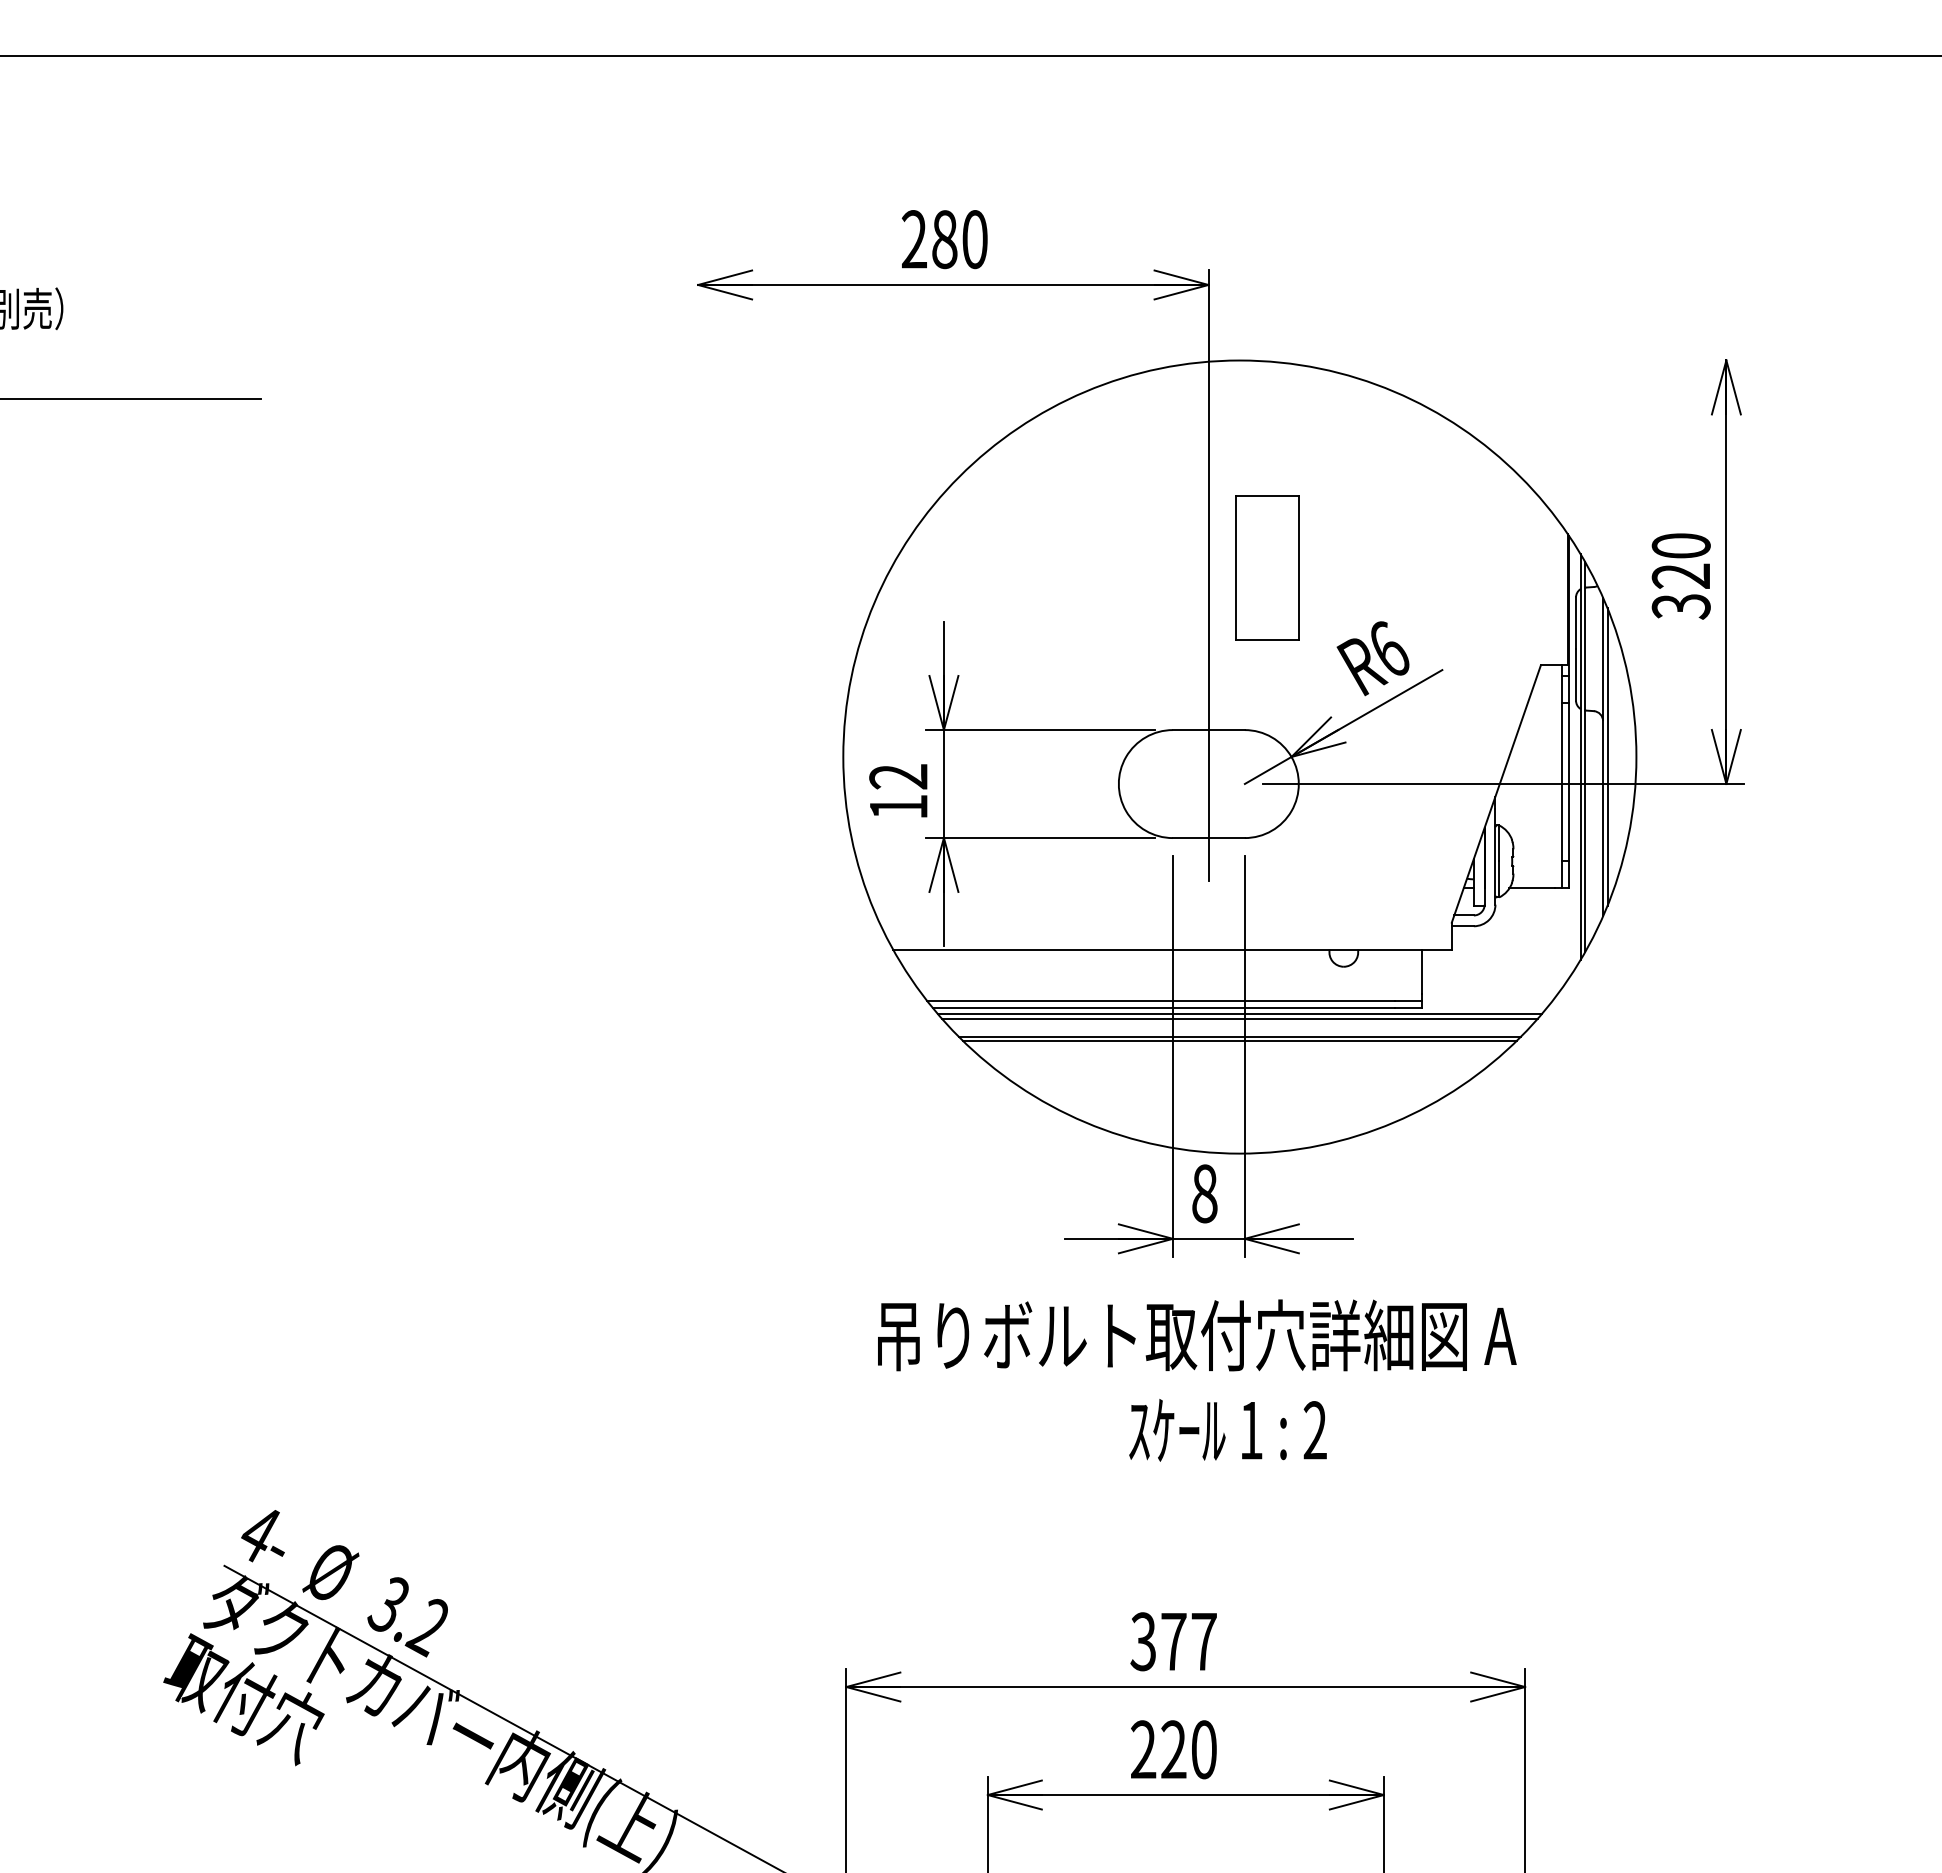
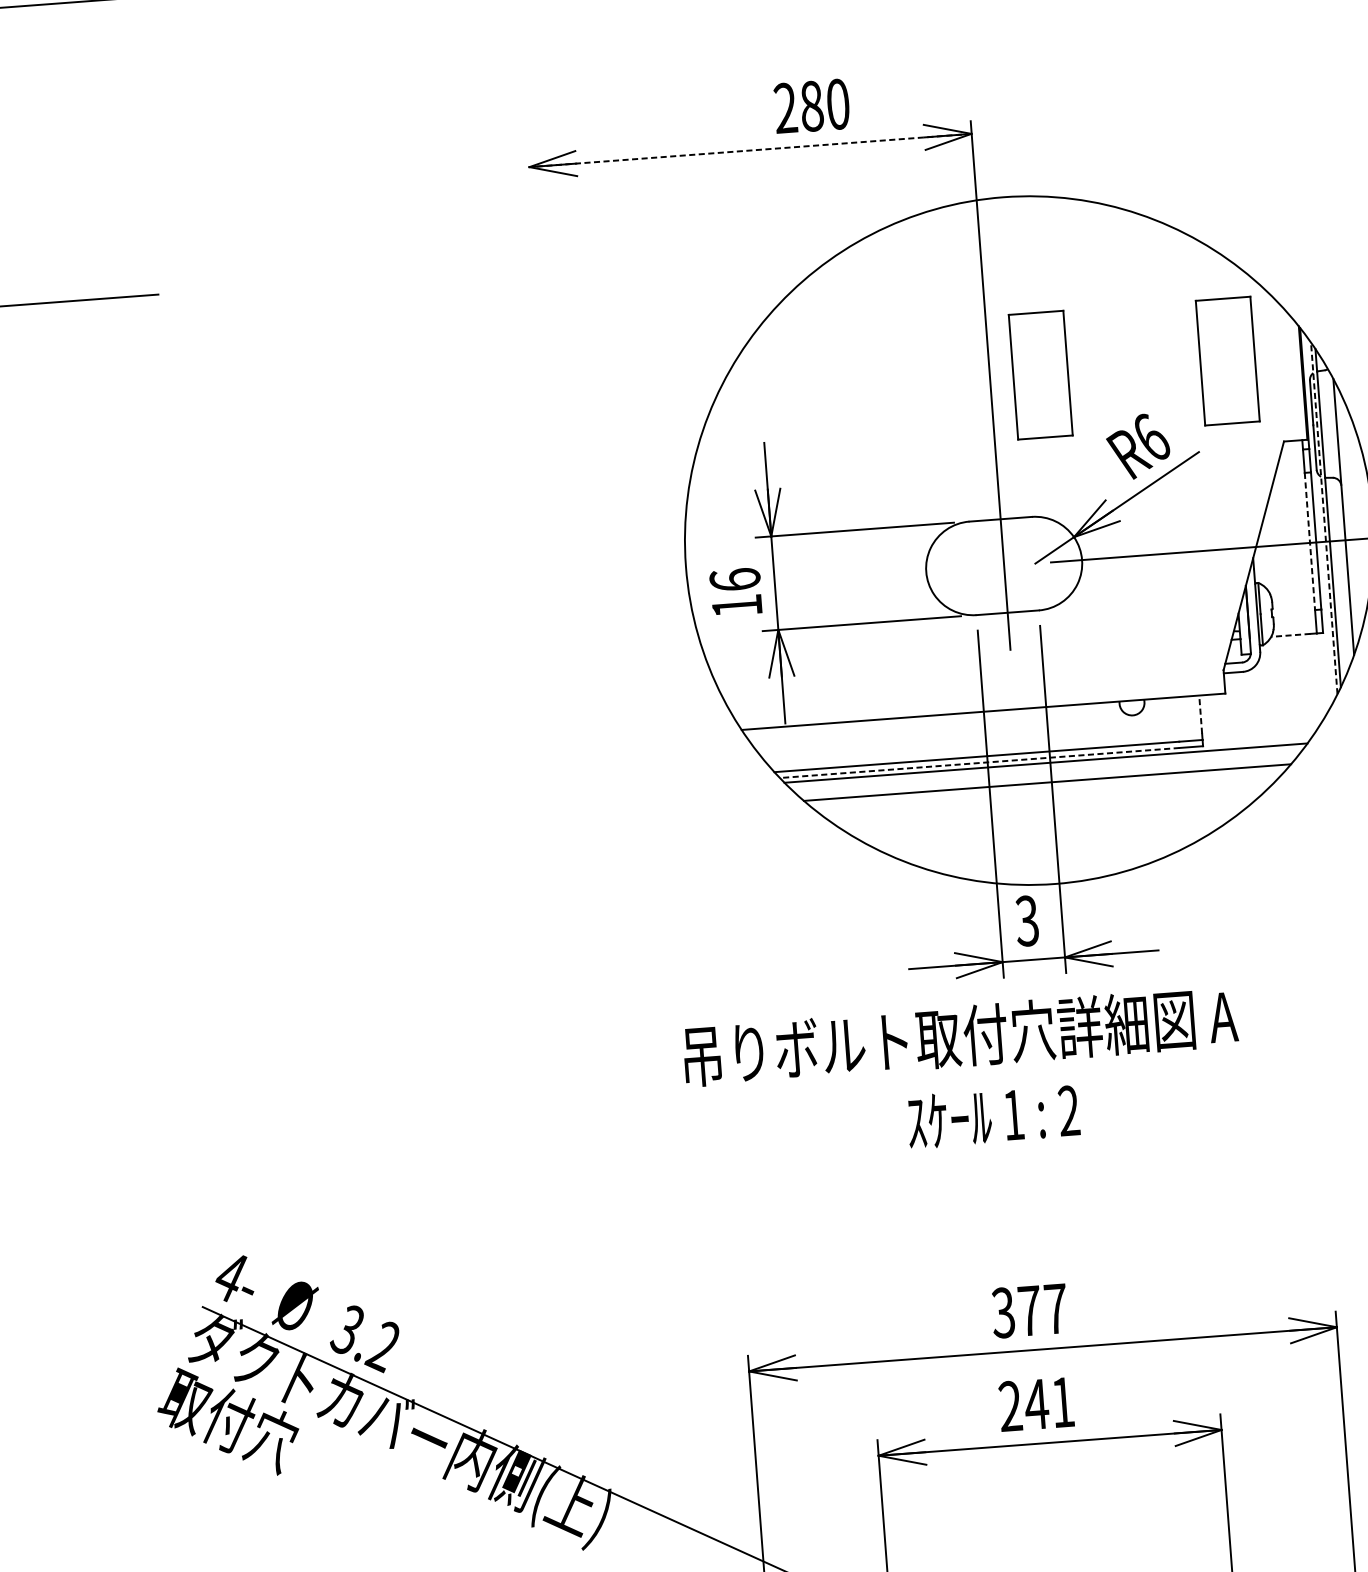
text: (944, 239) -> (811, 106), moved
line: (952, 284) -> (749, 150), solid -> dashed
part: (1483, 567) -> (1227, 360), added
line: (1580, 756) -> (1324, 517), solid -> dashed
line: (1607, 756) -> (1347, 516), removed
text: (898, 776) -> (734, 579), 12 -> 16
line: (1562, 782) -> (1310, 541), solid -> dashed
line: (1532, 888) -> (1291, 635), solid -> dashed
line: (1421, 971) -> (1200, 714), solid -> dashed
line: (1163, 1008) -> (979, 763), solid -> dashed
line: (1239, 1018) -> (1046, 767), removed
line: (1239, 1041) -> (1047, 786), removed
text: (1204, 1193) -> (1027, 920), 8 -> 3
text: (1197, 1380) -> (963, 1075), moved
text: (1188, 1749) -> (1049, 1403), 220 -> 241

